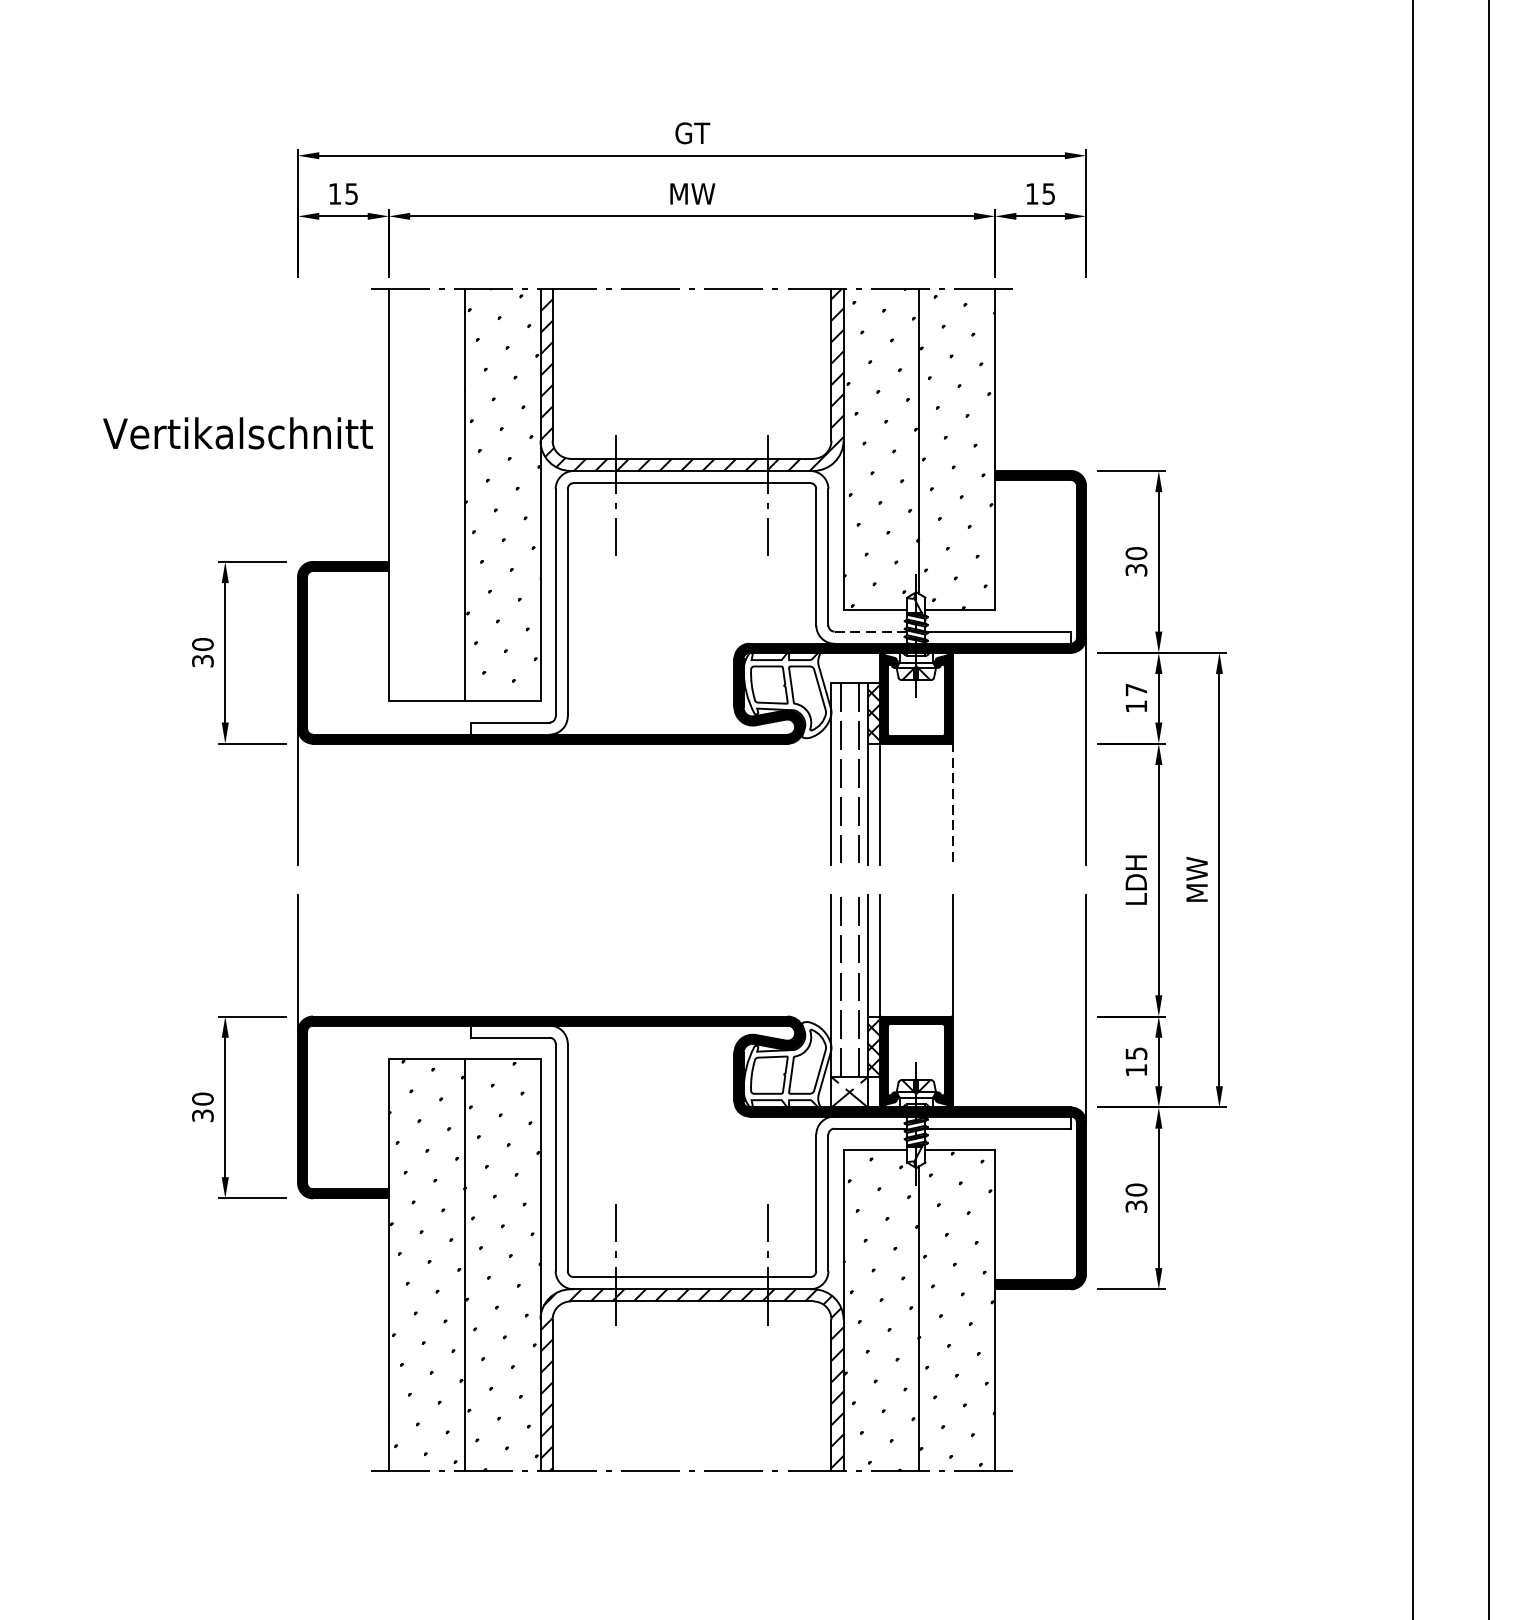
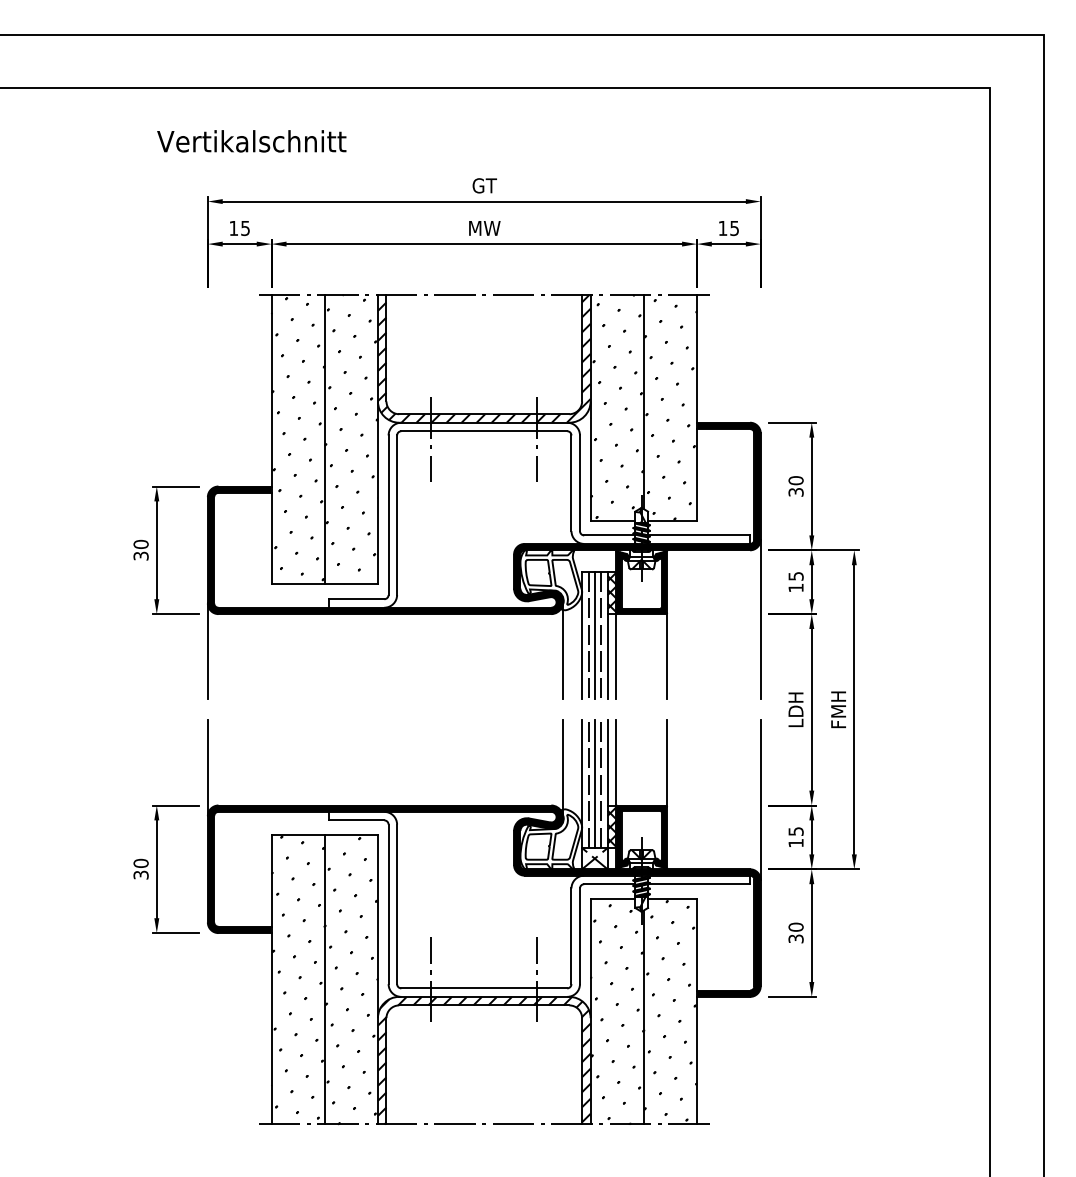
text: (237, 433) -> (251, 141), moved
hatch: (425, 493) -> (297, 438), added
line: (870, 631) -> (609, 535), dashed -> solid
text: (1135, 690) -> (795, 576), 17 -> 15
line: (849, 774) -> (594, 635), added
line: (803, 795) -> (562, 650), added
line: (953, 804) -> (667, 656), dashed -> solid
text: (1196, 879) -> (838, 709), MW -> FMH
line: (803, 963) -> (562, 768), added
line: (849, 986) -> (594, 784), added

